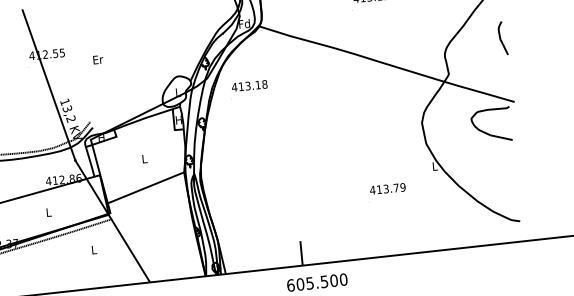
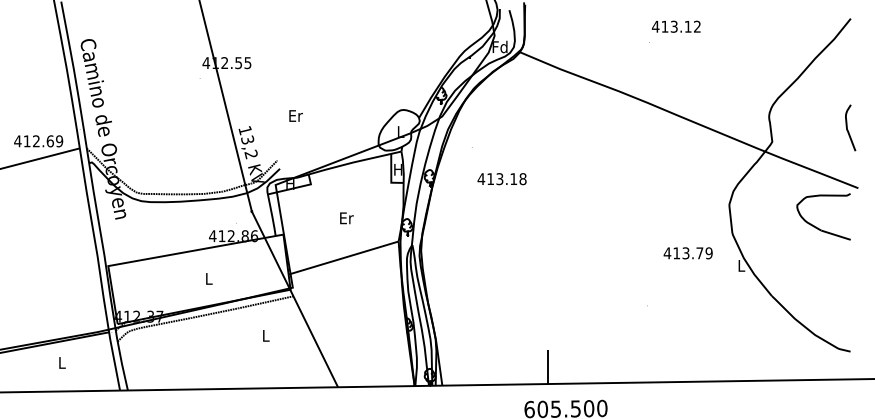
curve: (501, 39) -> (848, 129), moved
text: (97, 59) -> (295, 115), moved
text: (249, 86) -> (501, 179), moved
text: (144, 159) -> (346, 218), L -> Er
text: (387, 189) -> (687, 253), moved

